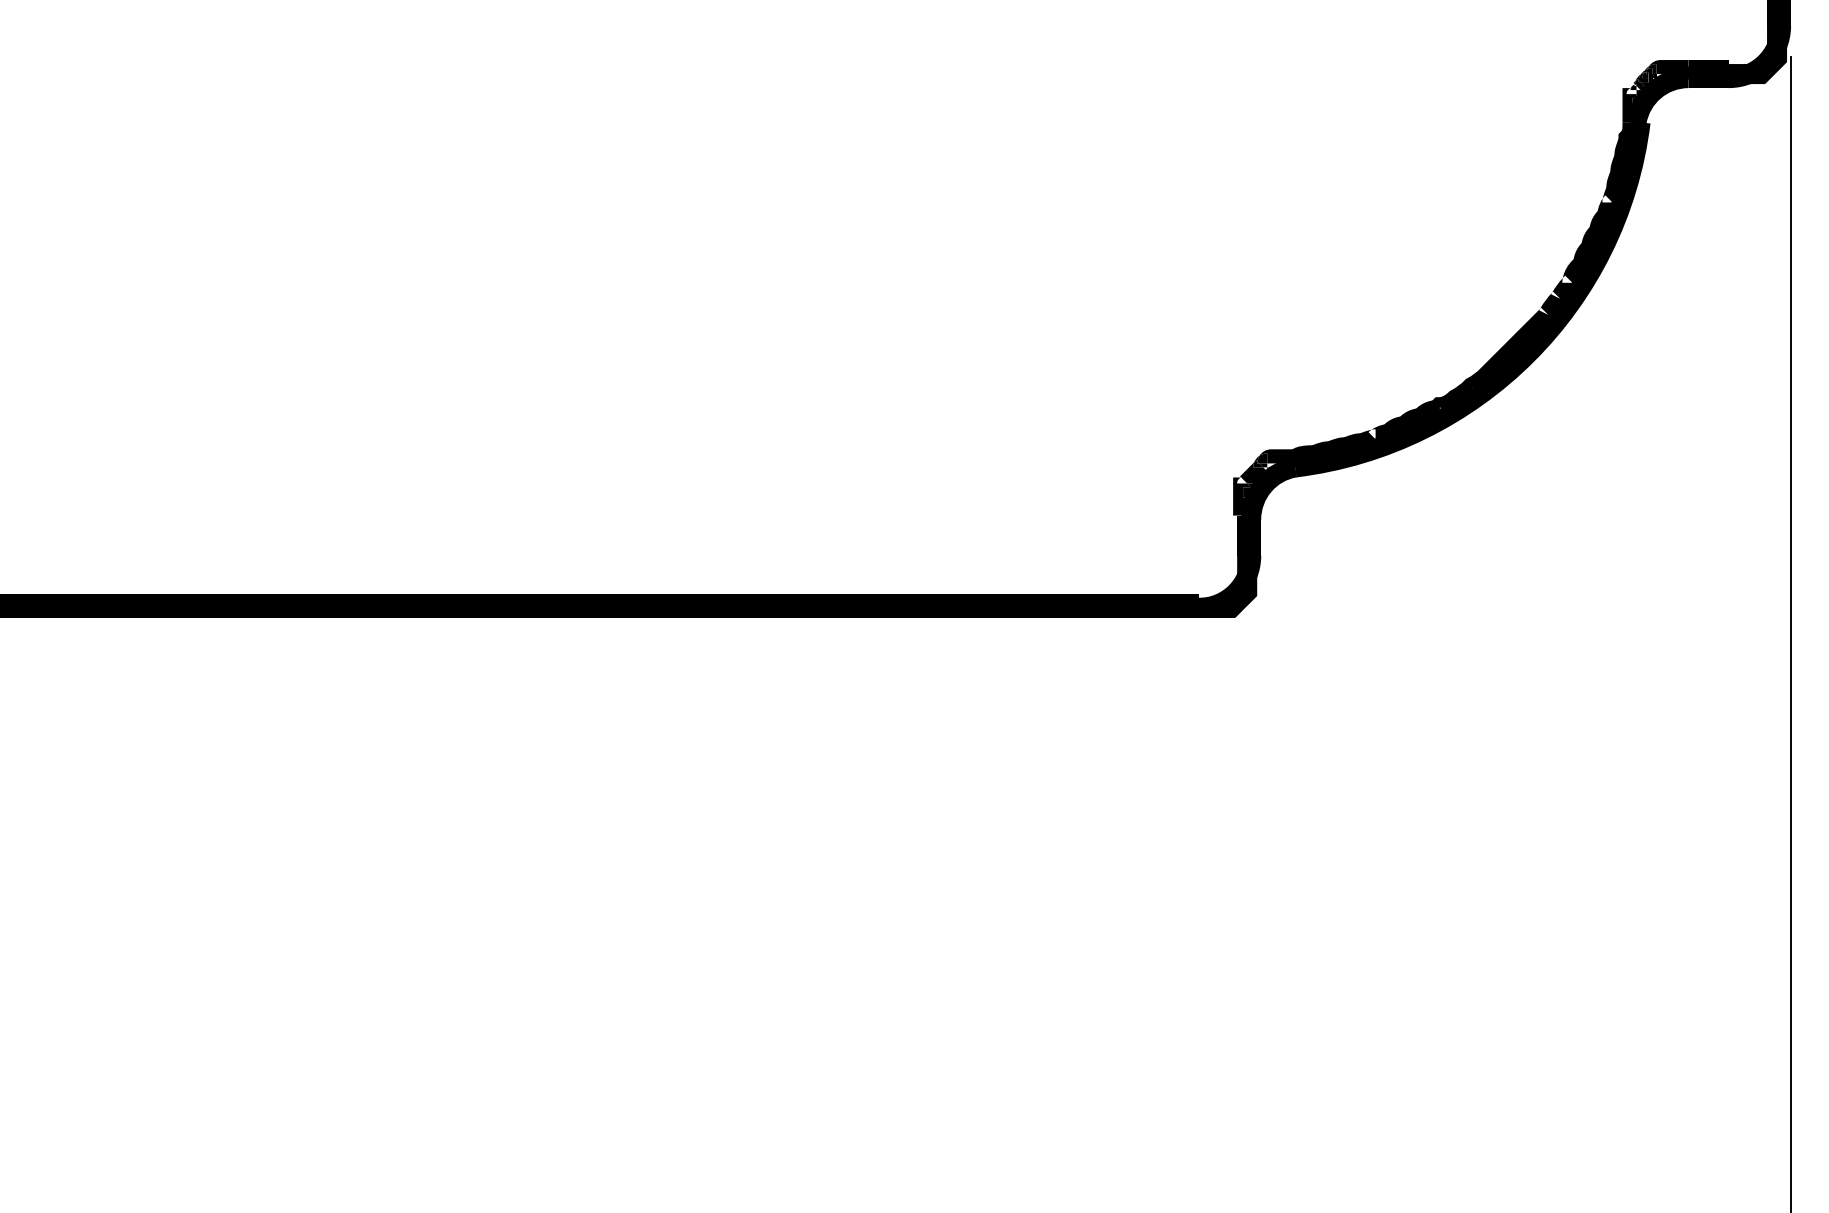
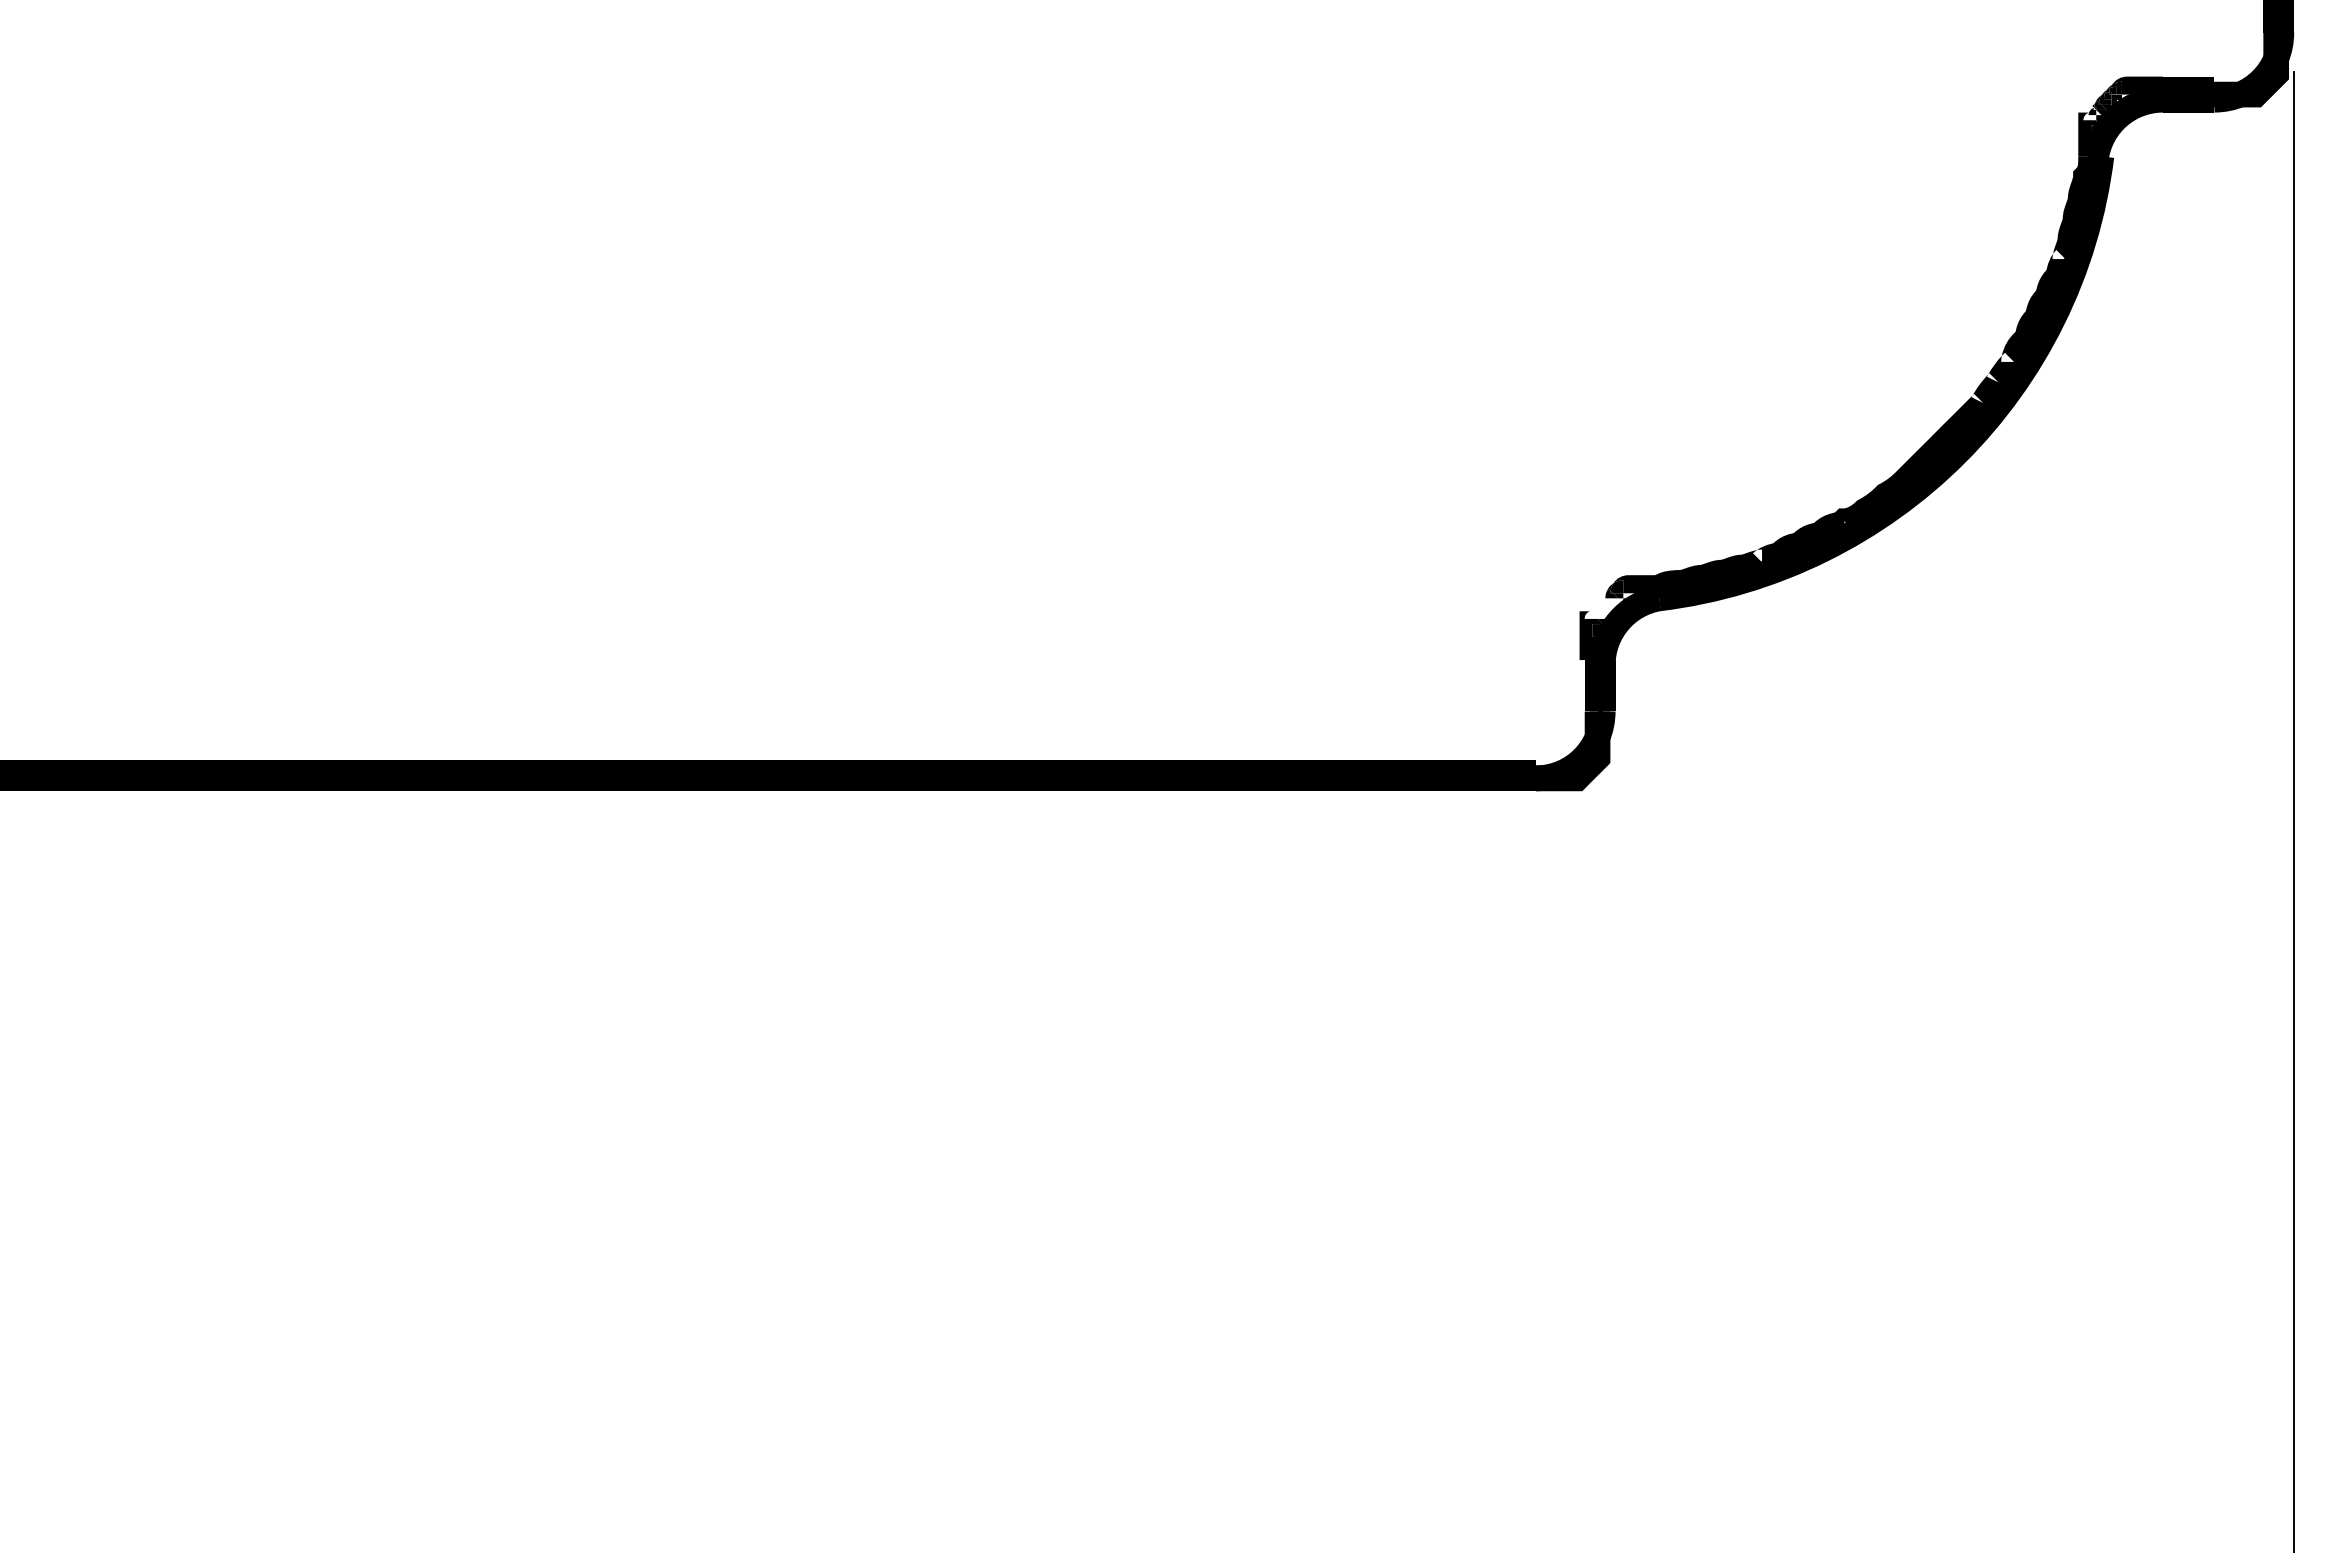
fill: (1254, 475) -> (1607, 608), removed

